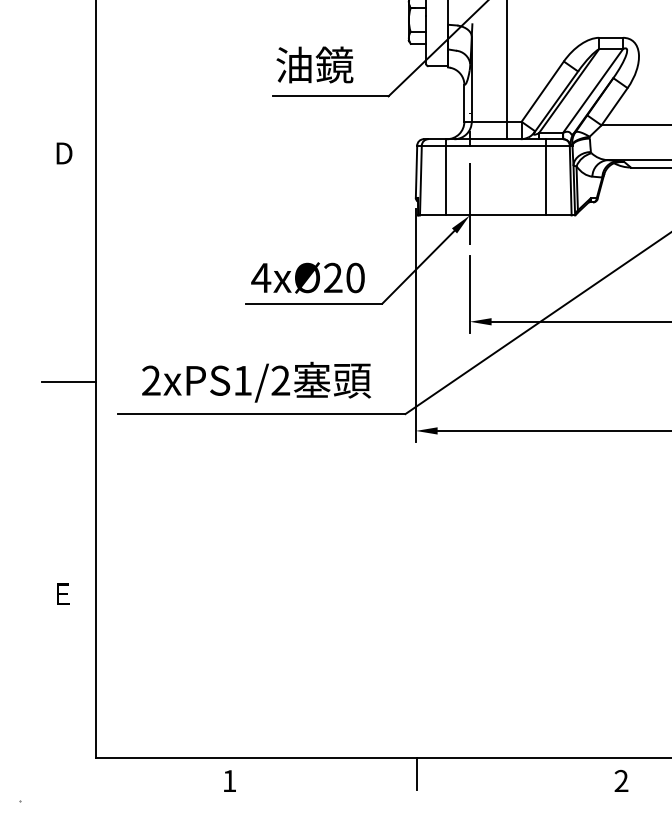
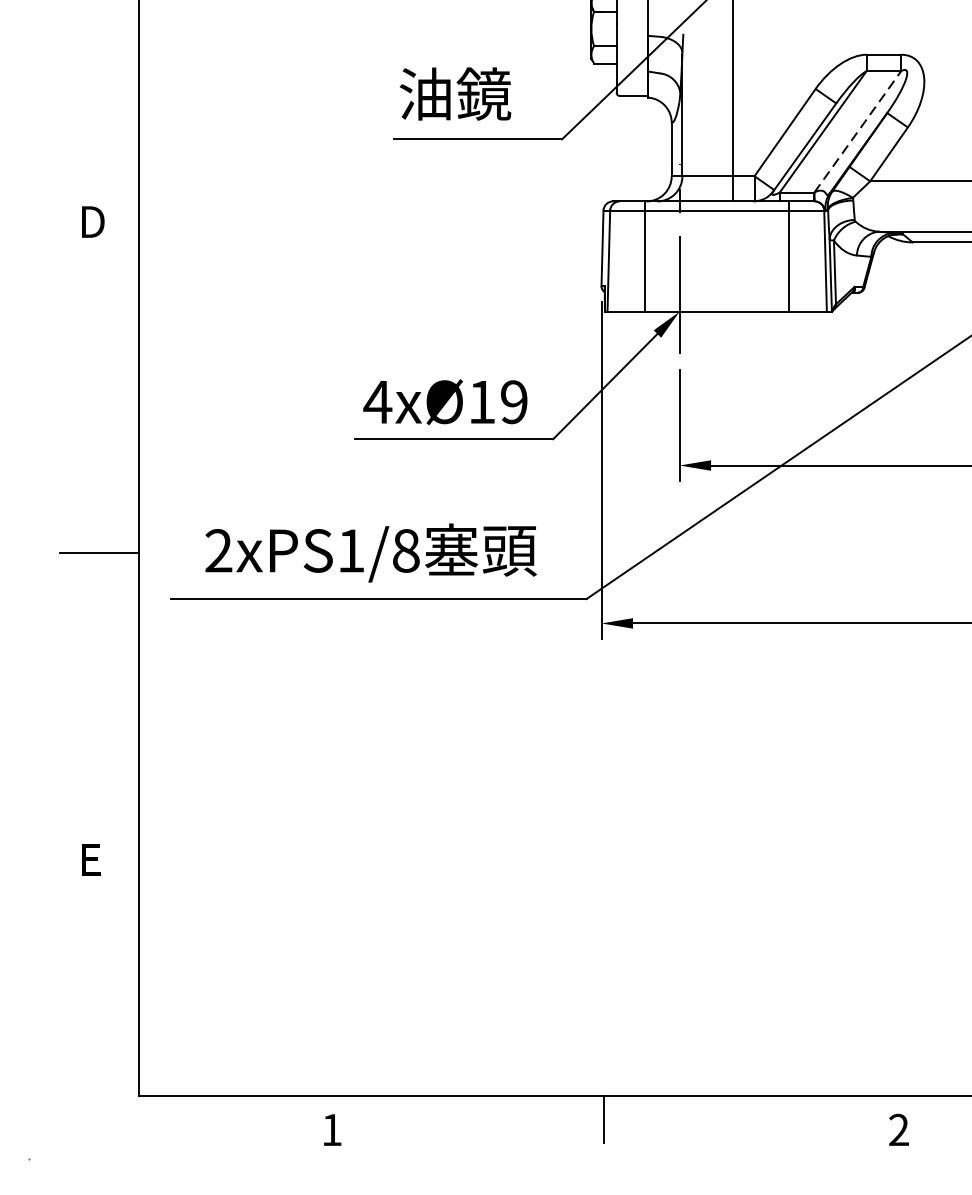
line: (593, 91) -> (858, 132), solid -> dashed
text: (344, 277) -> (498, 401), 4xØ20 -> 4xØ19
text: (280, 380) -> (405, 550), 2xPS1/2 -> 2xPS1/8

